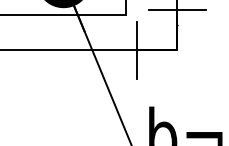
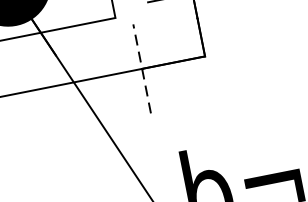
line: (136, 50) -> (141, 68), solid -> dashed

